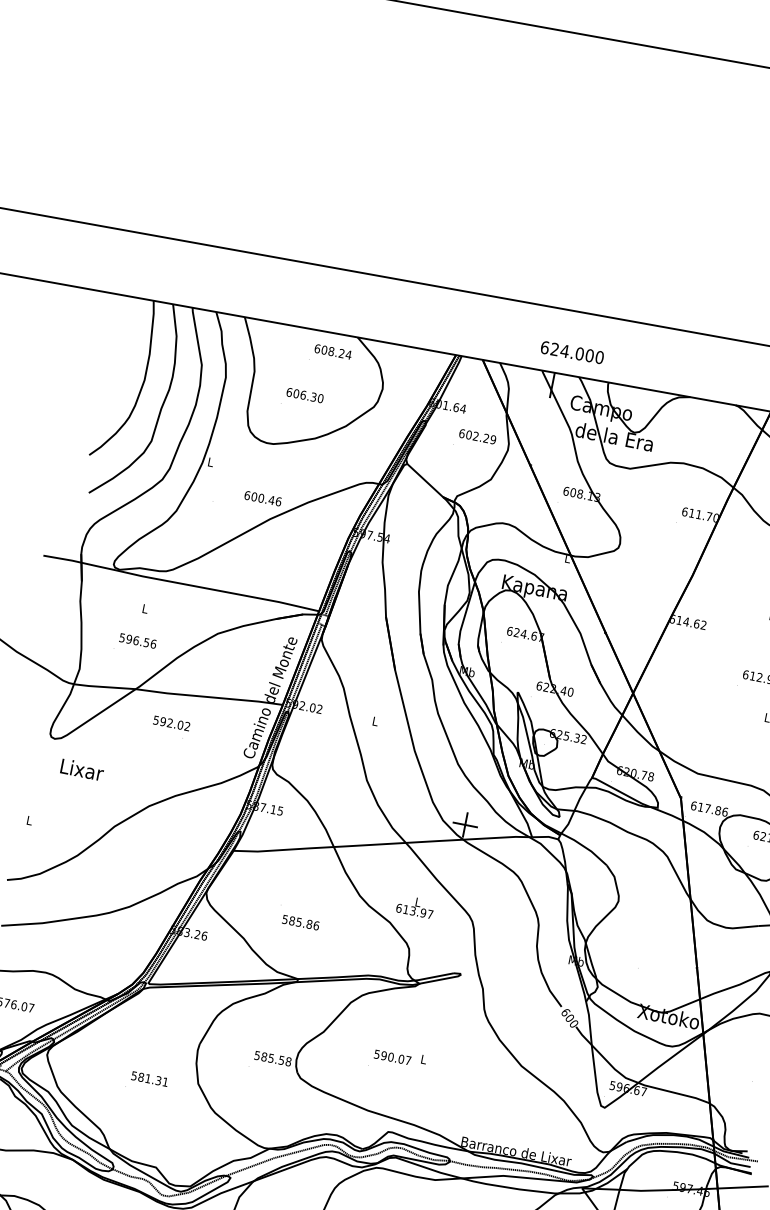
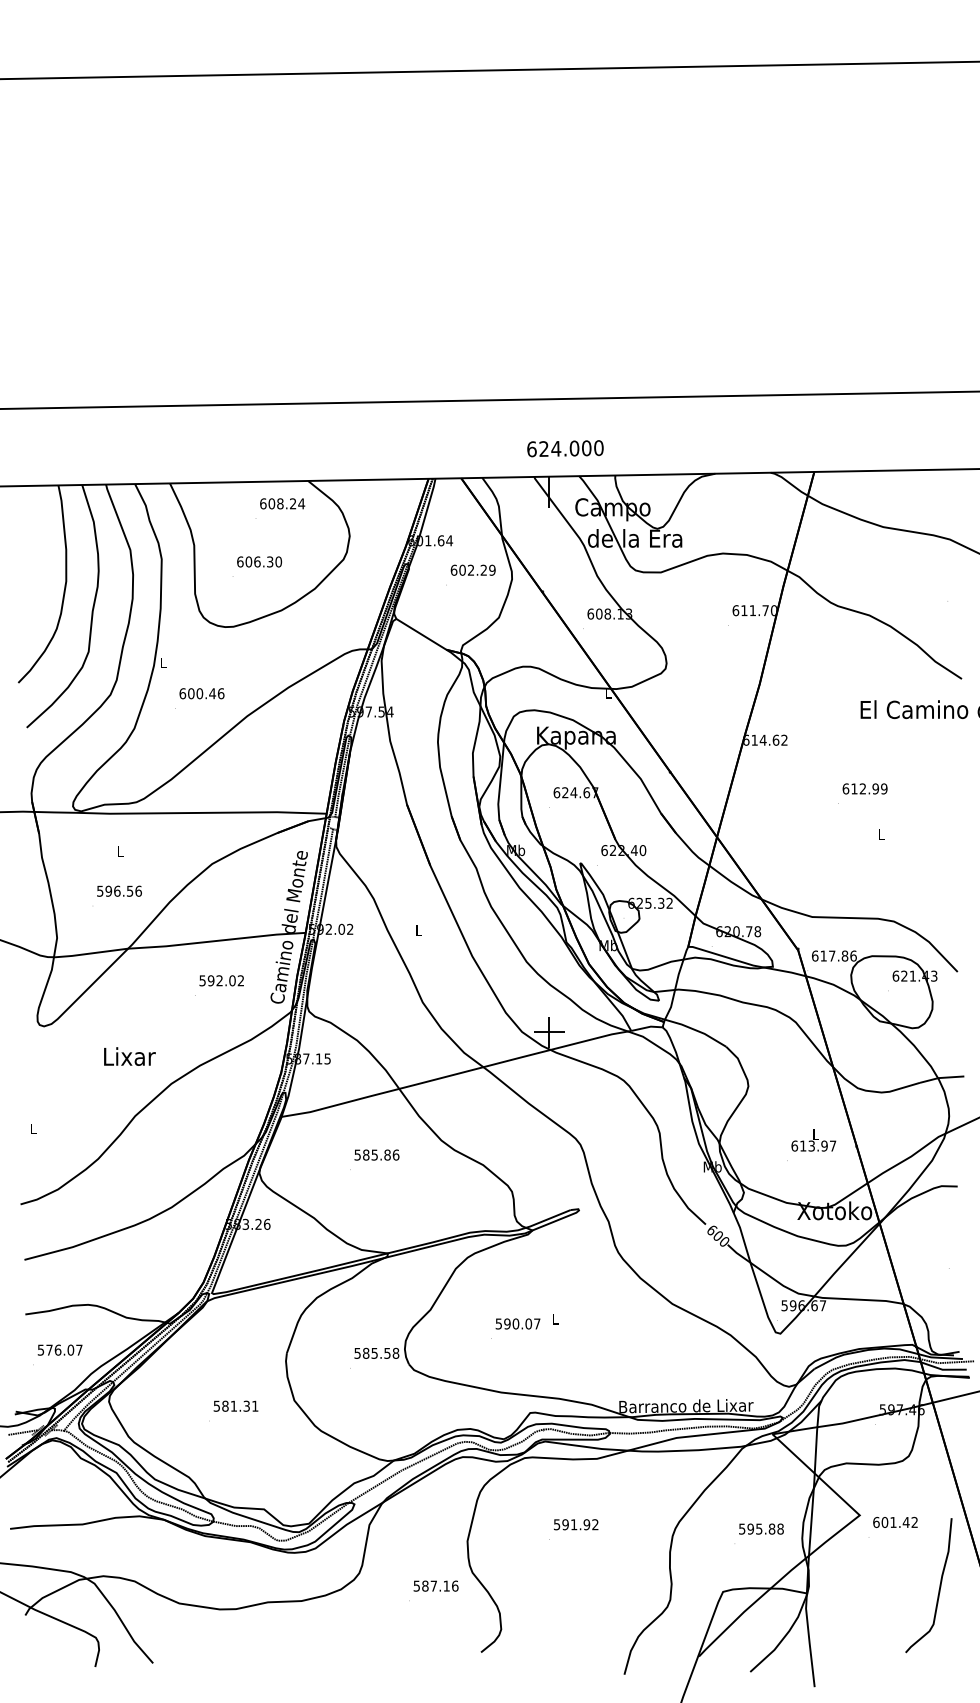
text: (262, 498) -> (201, 693), moved
text: (171, 723) -> (221, 980), moved
text: (82, 769) -> (129, 1056), moved
text: (415, 906) -> (813, 1140), moved
text: (300, 922) -> (376, 1154), moved

